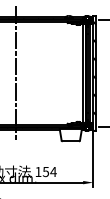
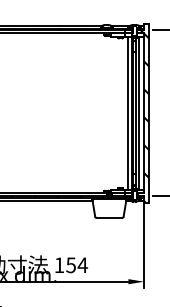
line: (15, 73) -> (24, 113), removed

